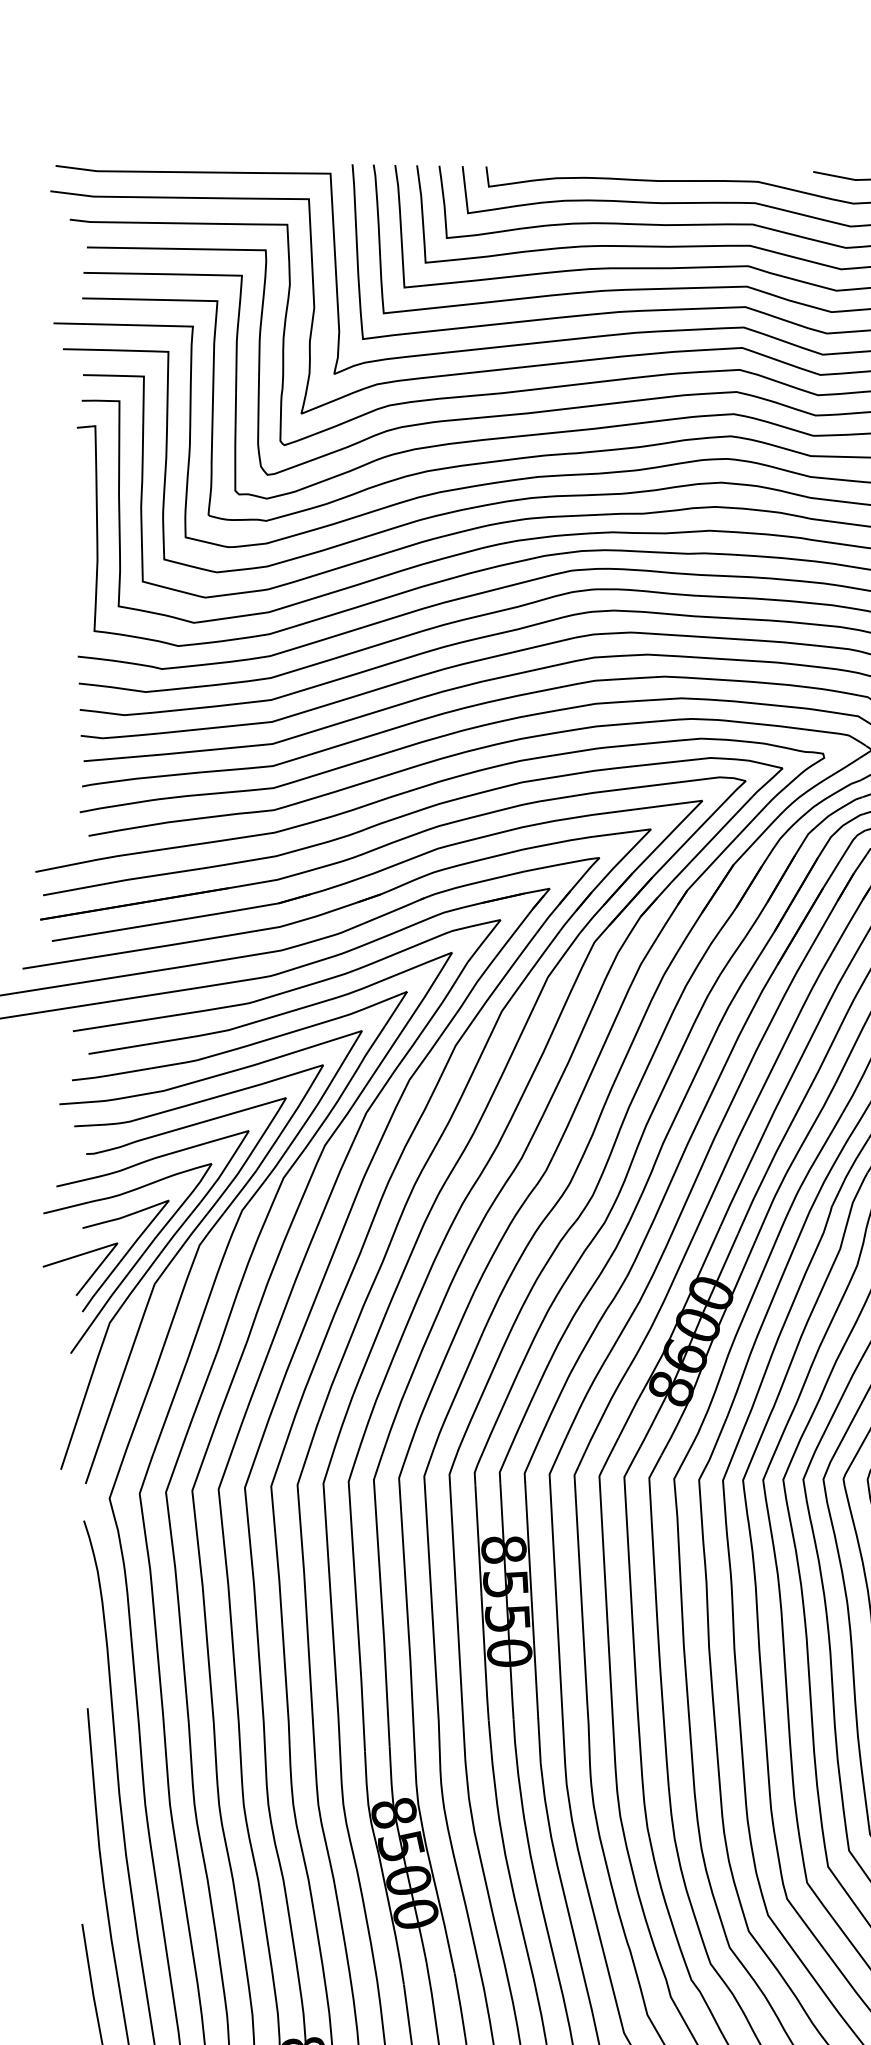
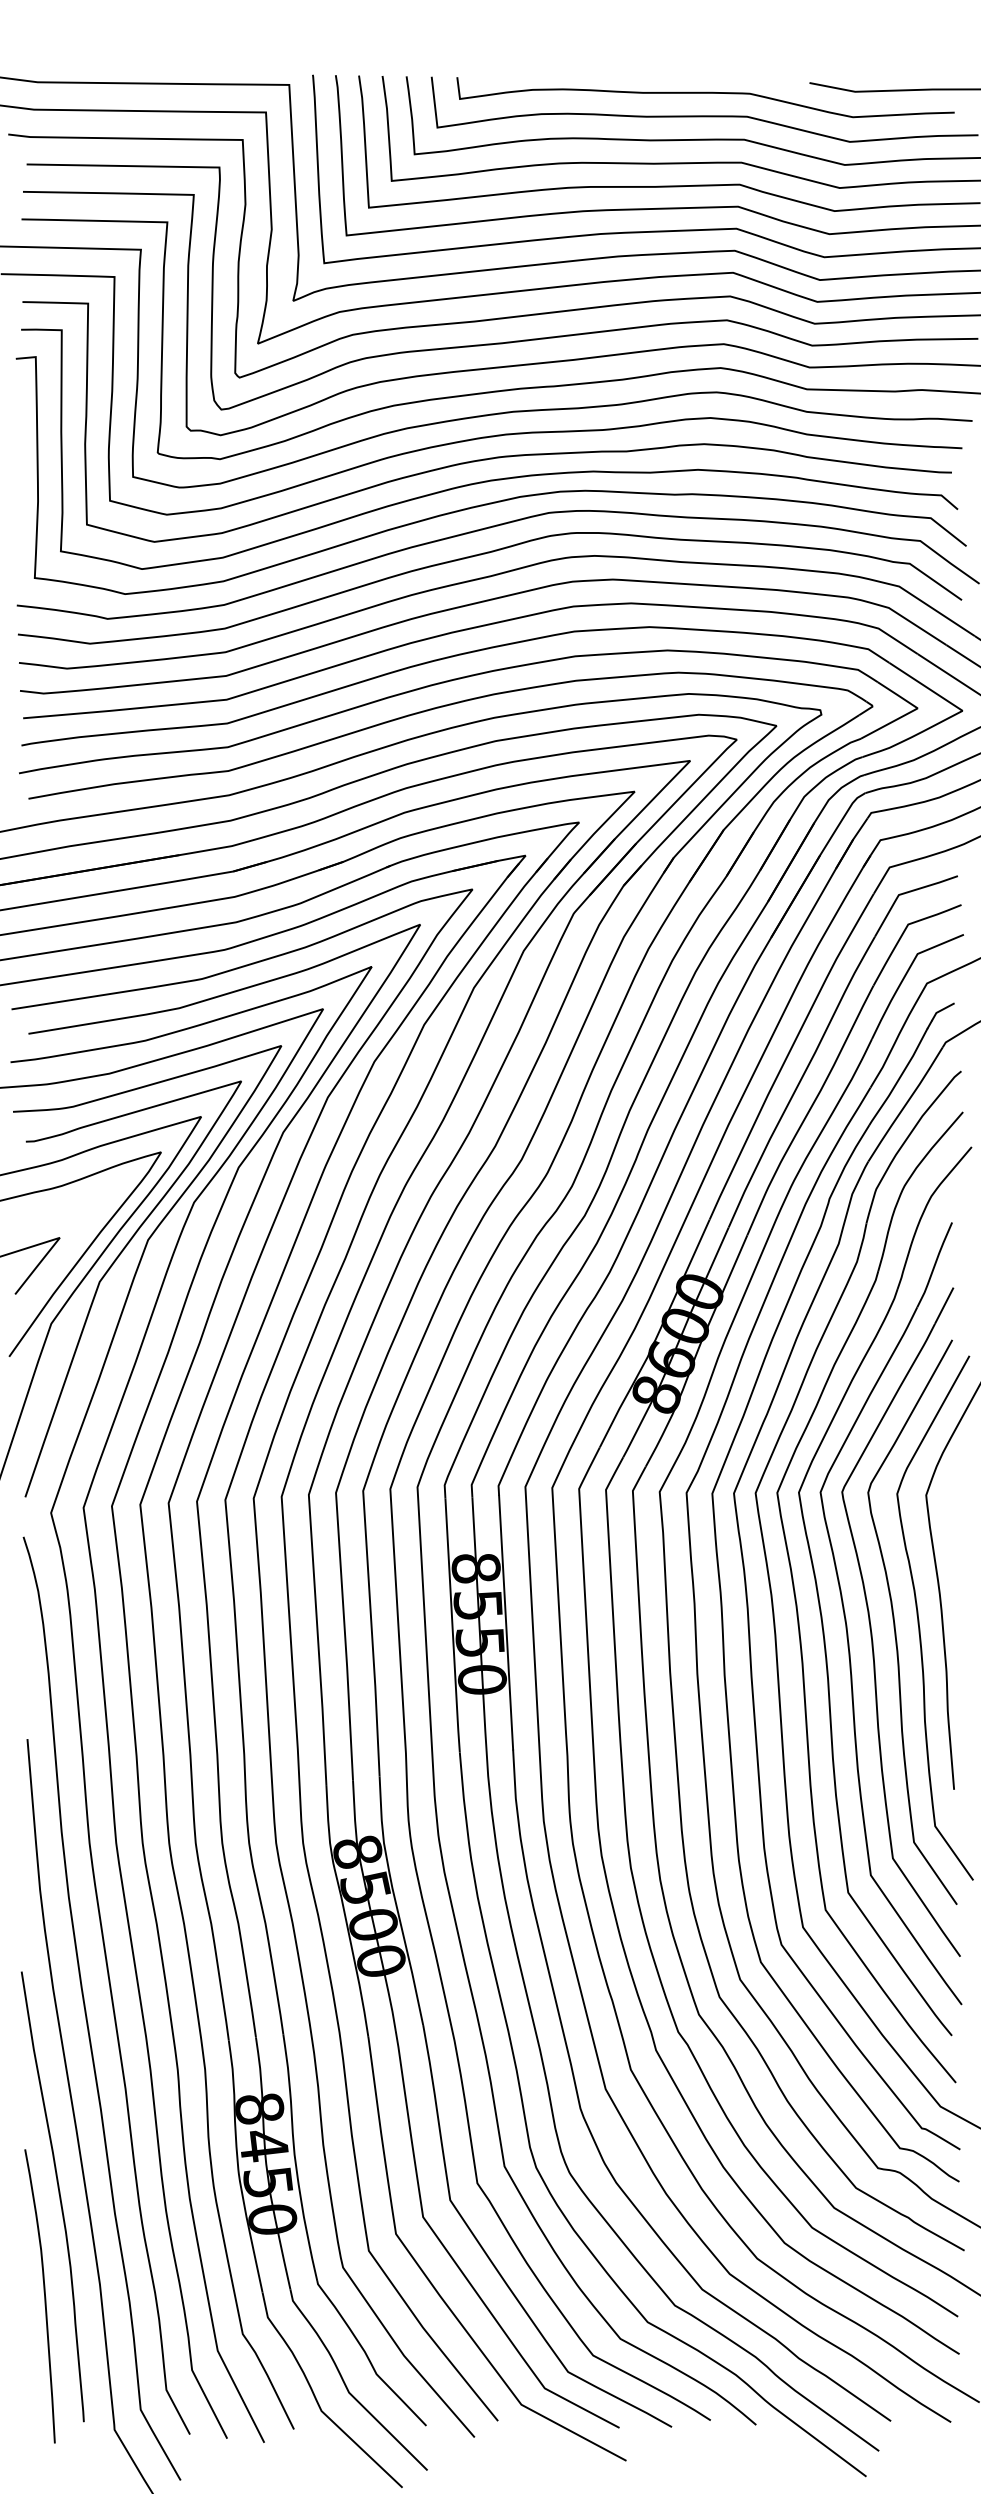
curve: (125, 1255) -> (68, 1251), removed

